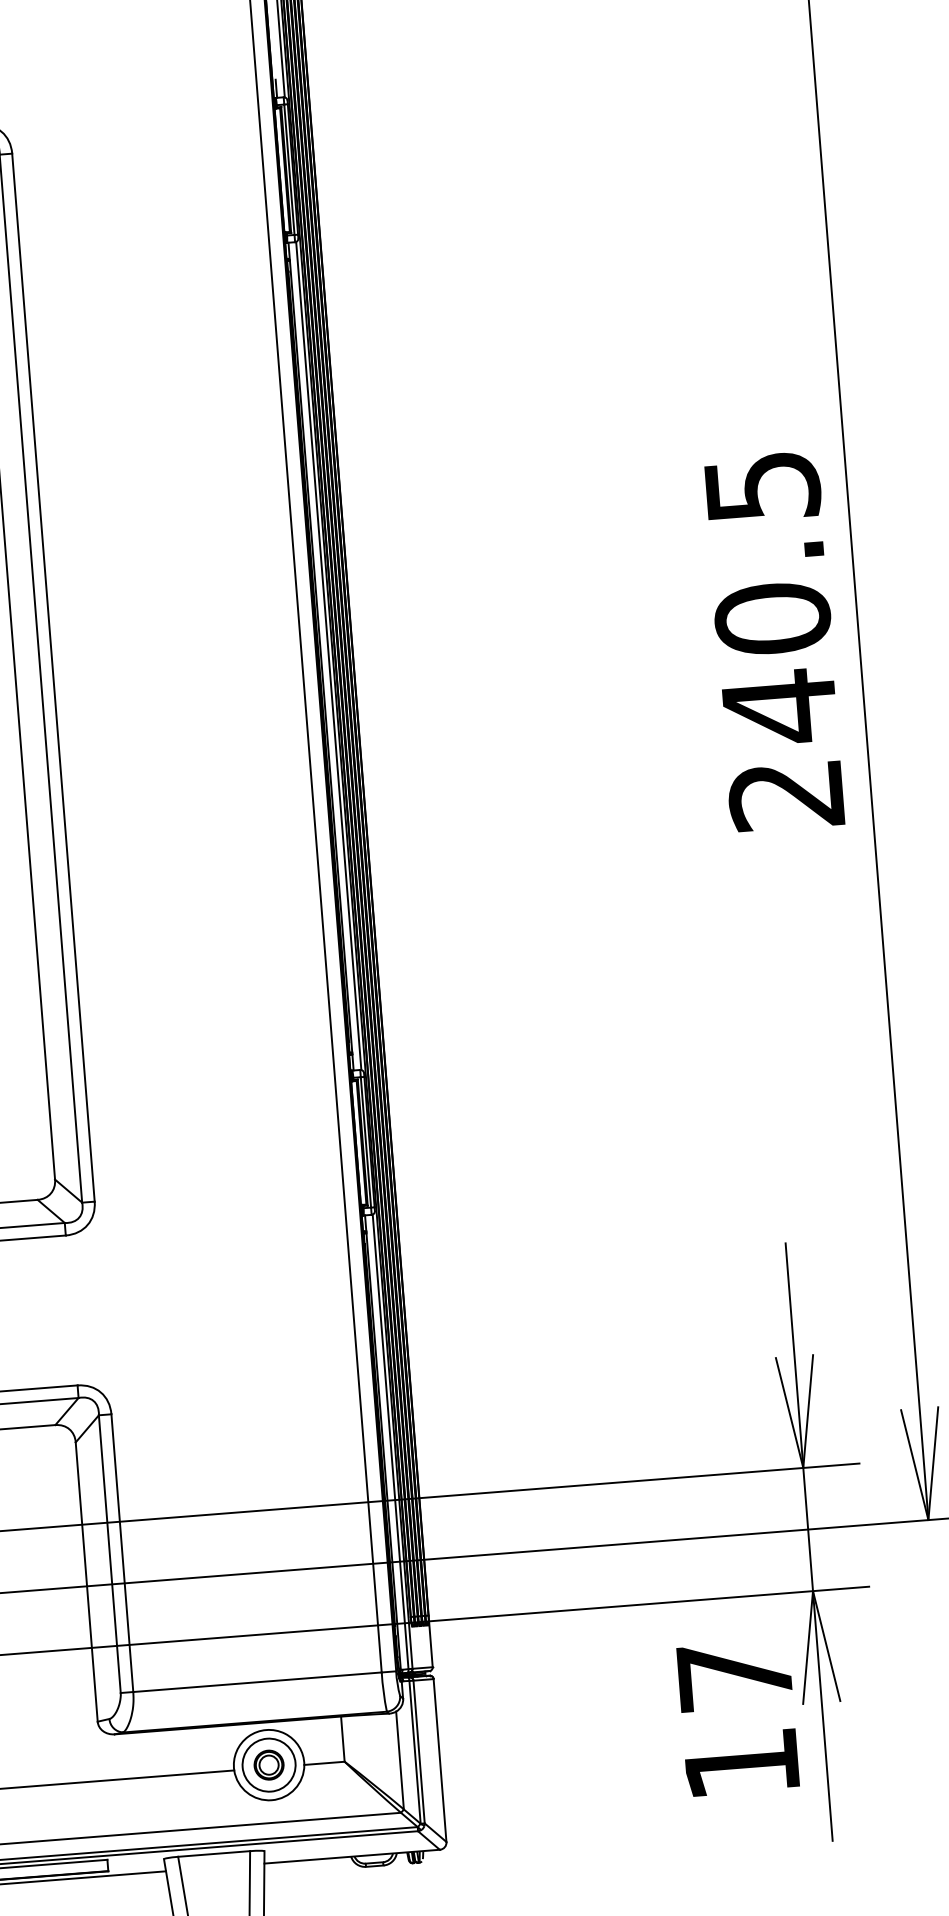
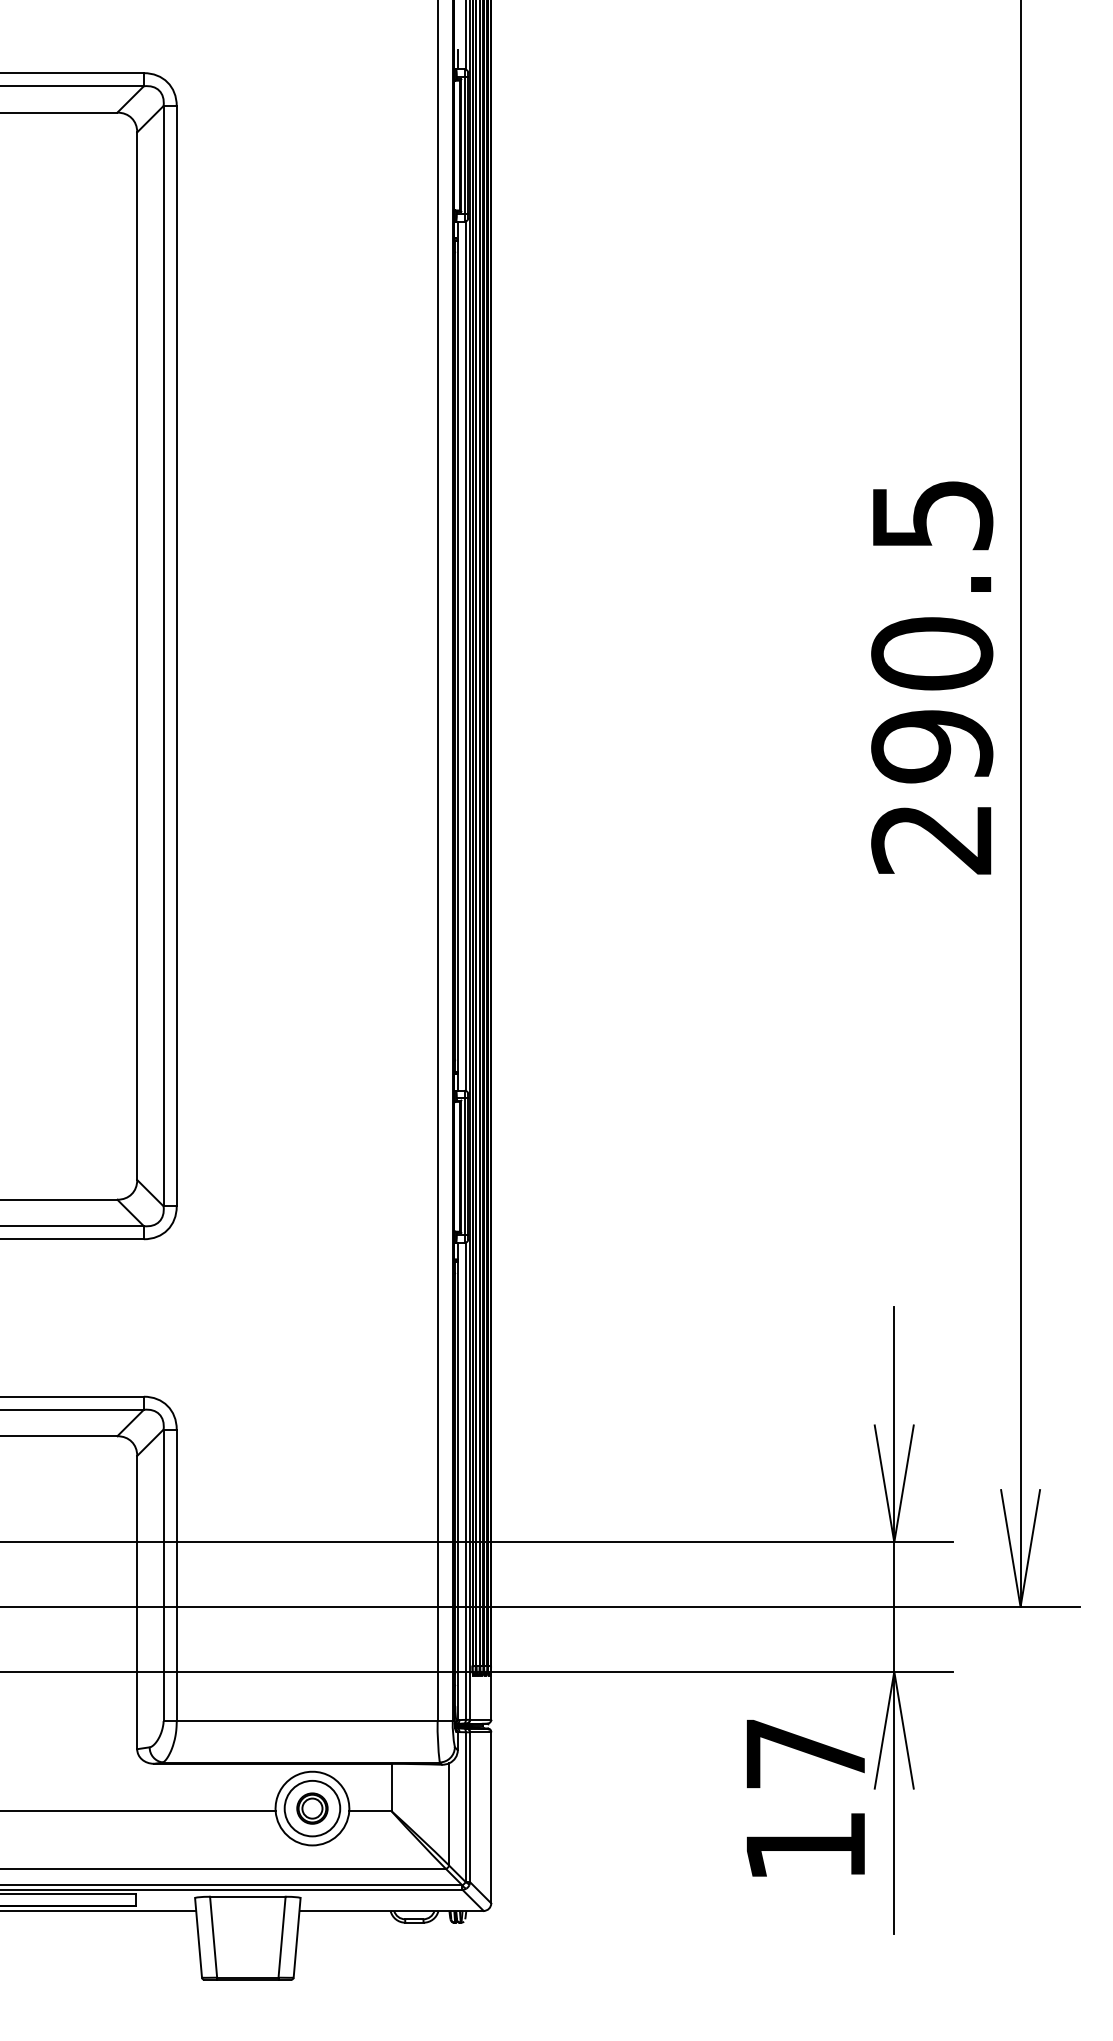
text: (780, 707) -> (932, 746), 240.5 -> 290.5

